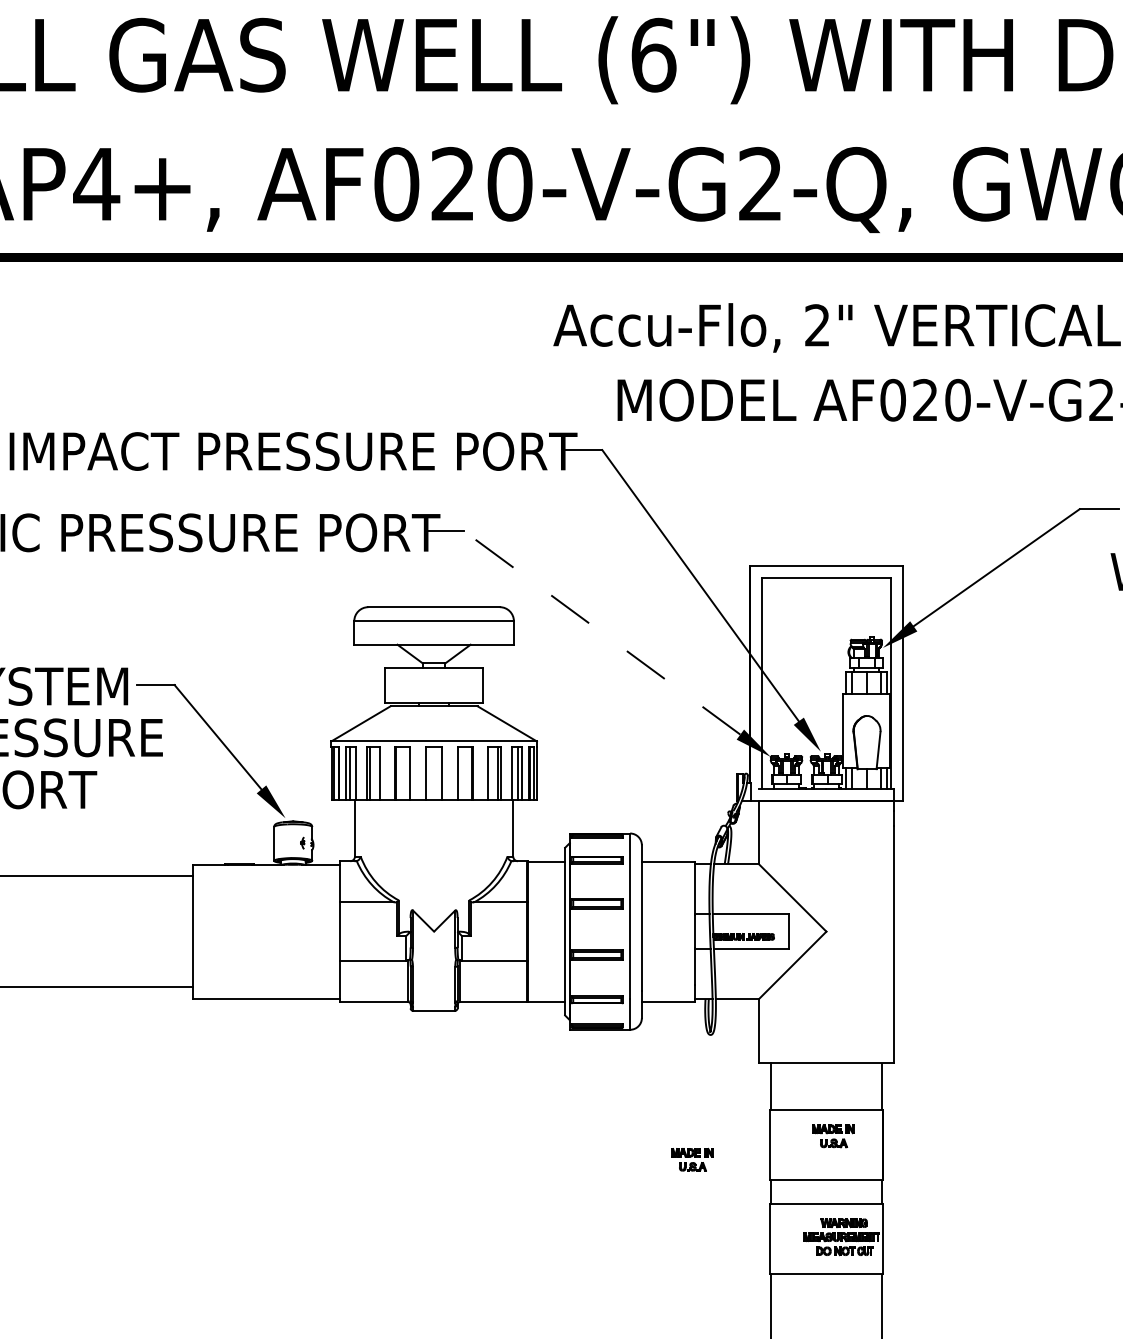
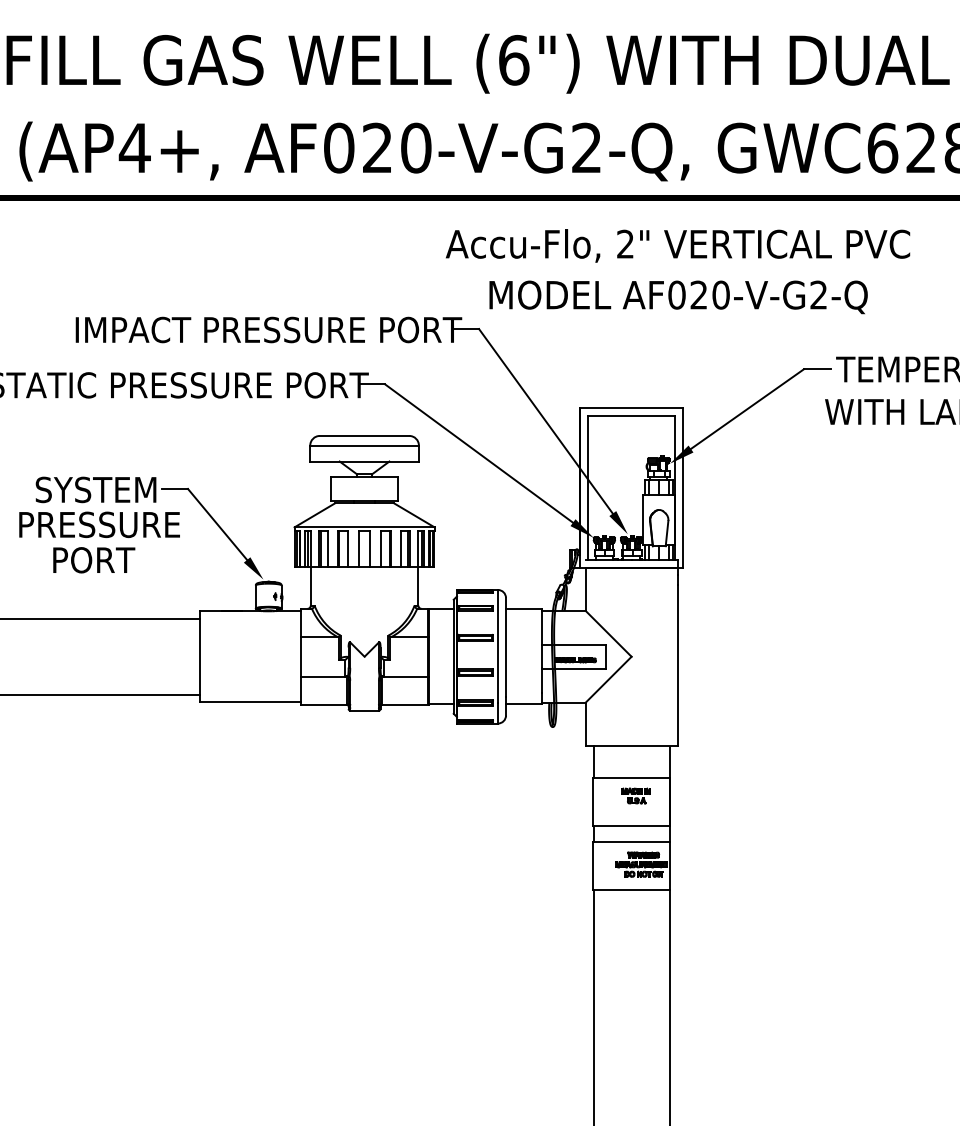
line: (602, 632) -> (479, 453), dashed -> solid
part: (691, 1159) -> (539, 811), removed

